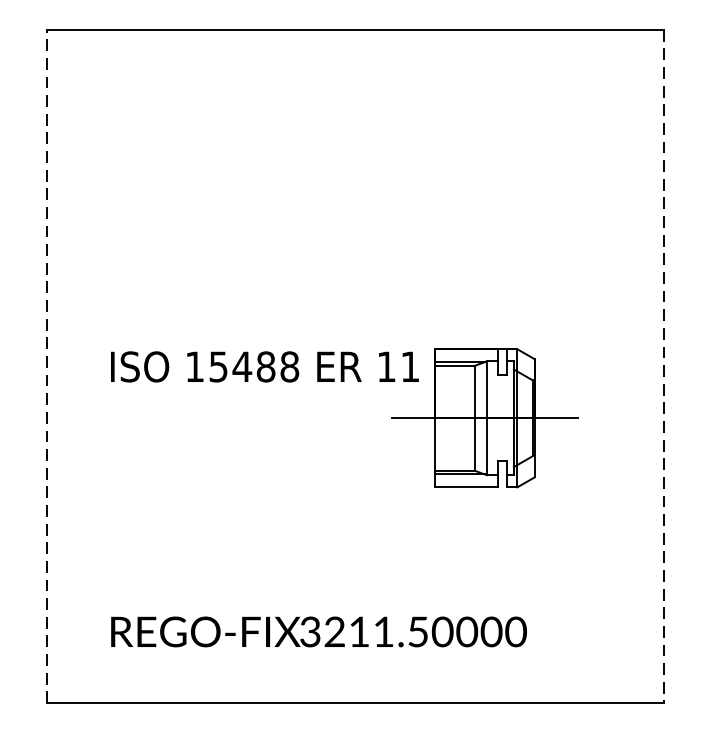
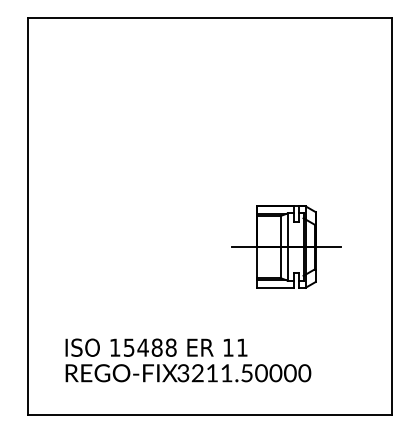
line: (46, 366) -> (27, 216), dashed -> solid
text: (264, 366) -> (156, 347), moved
line: (664, 366) -> (392, 216), dashed -> solid

